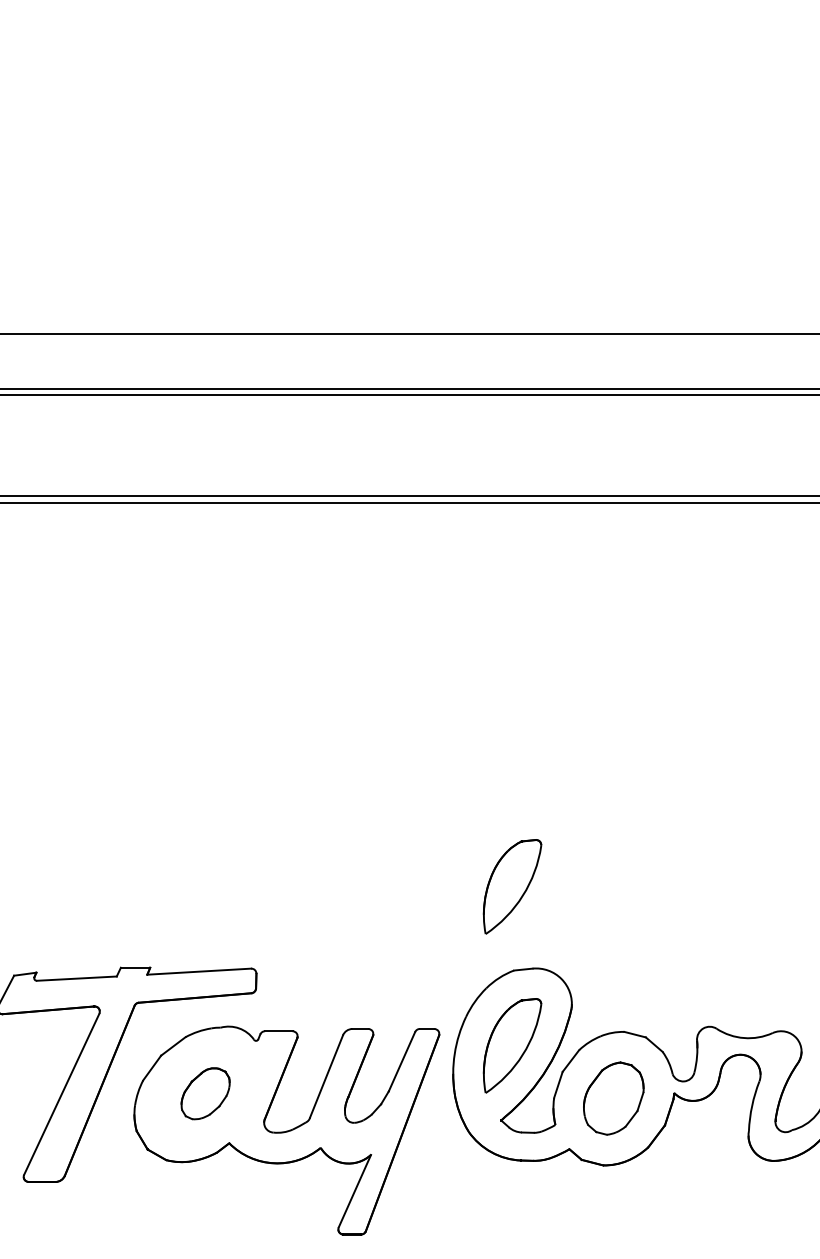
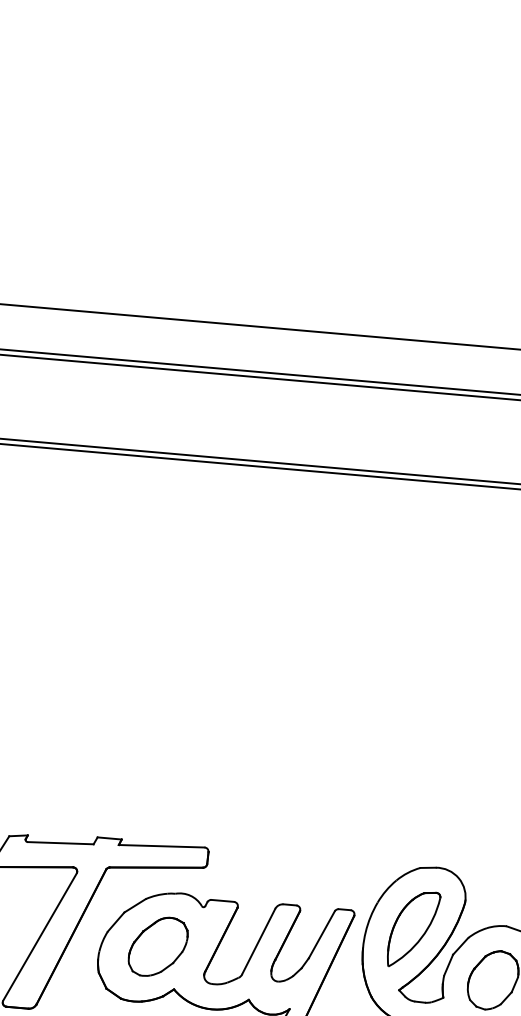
part: (512, 886) -> (425, 798), removed
part: (205, 1093) -> (158, 946), size x1.43

